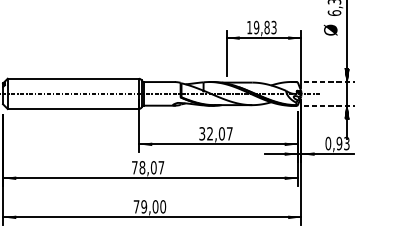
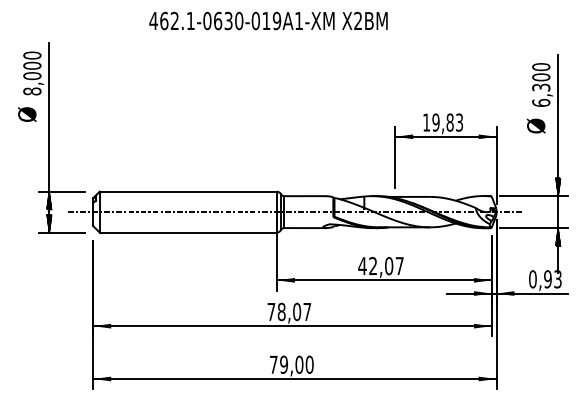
line: (329, 82) -> (534, 196), dashed -> solid
line: (329, 105) -> (534, 228), dashed -> solid
text: (202, 134) -> (362, 266), 32,07 -> 42,07

